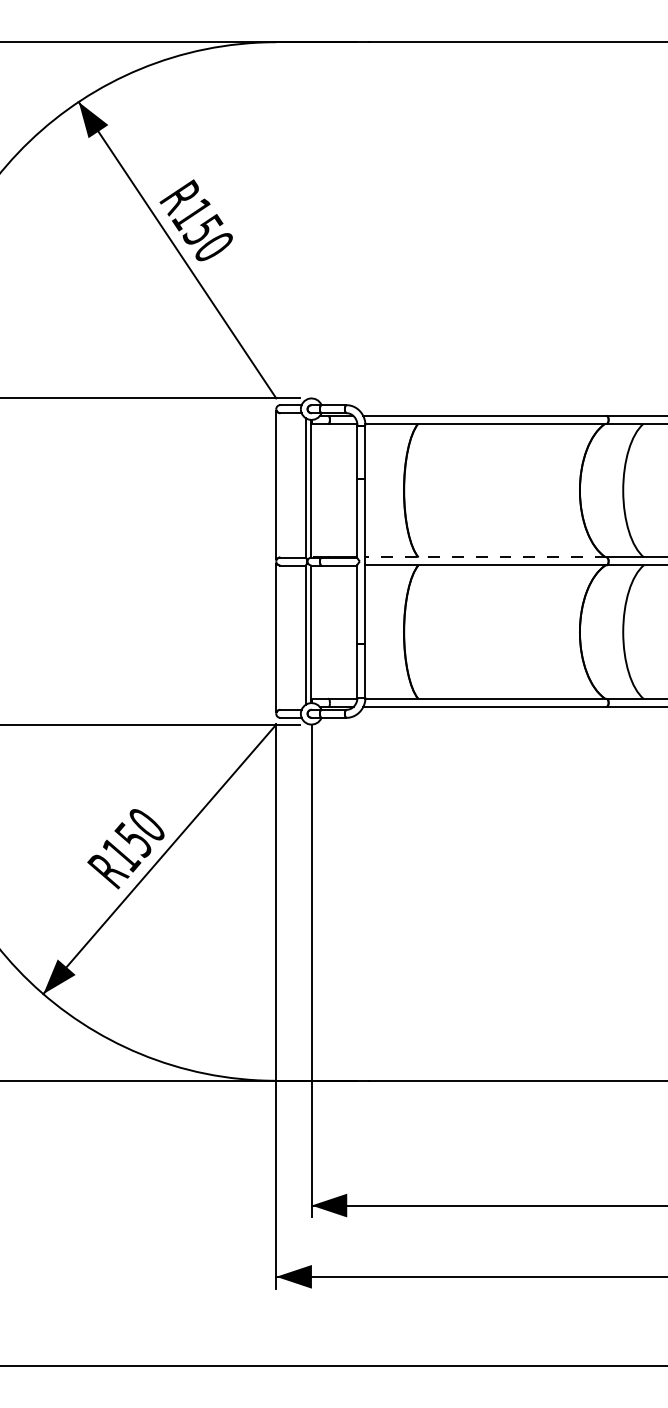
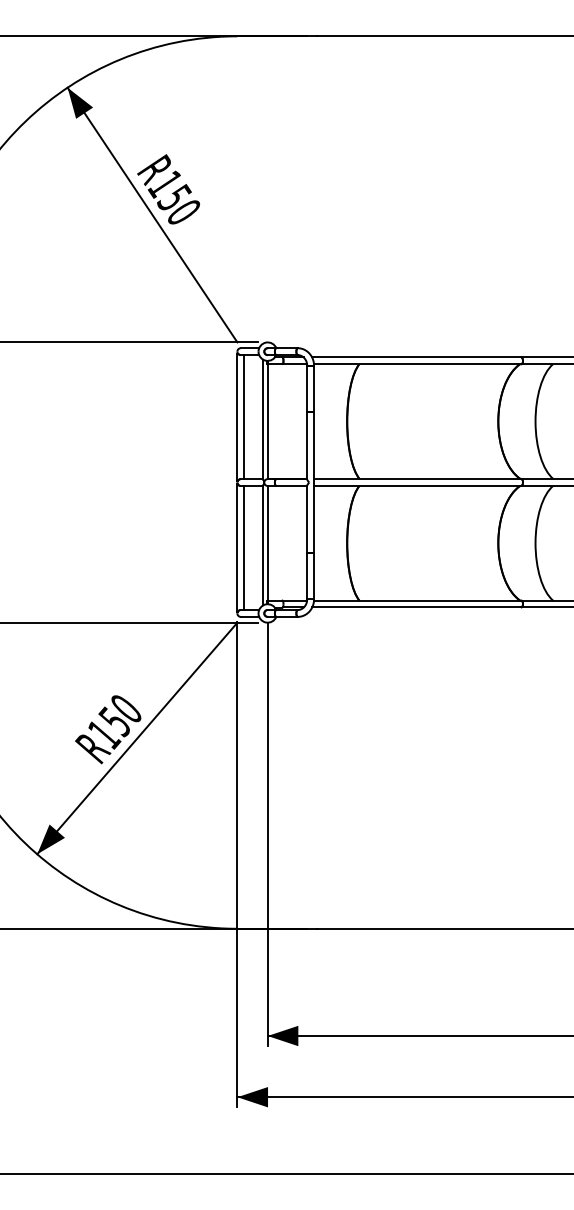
line: (284, 485) -> (244, 417), added
line: (485, 557) -> (417, 479), dashed -> solid
line: (284, 637) -> (244, 547), added

